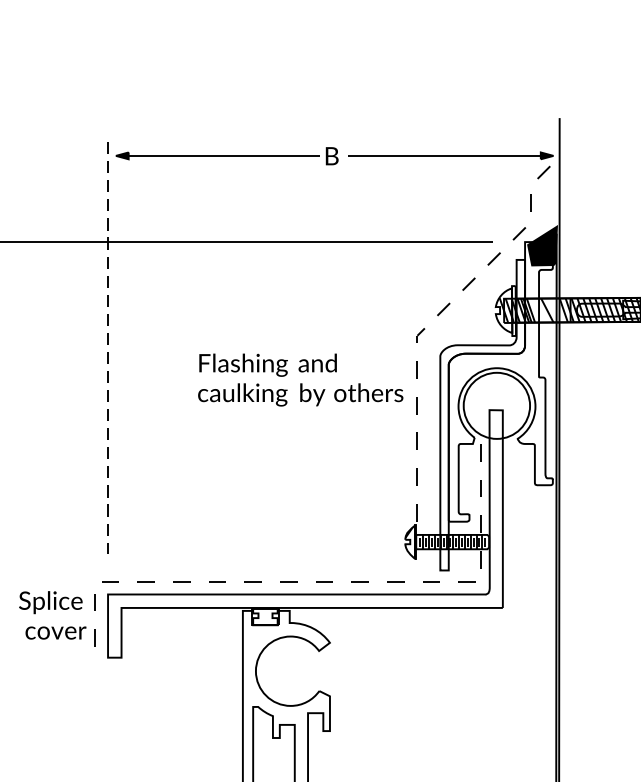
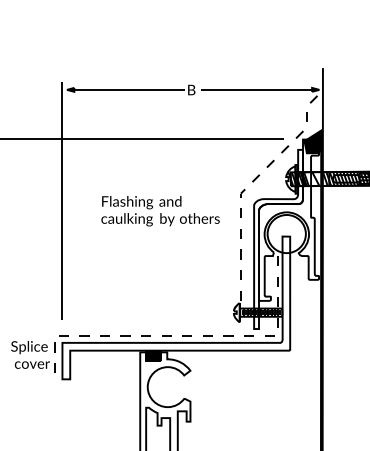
line: (108, 347) -> (62, 200), dashed -> solid
text: (300, 380) -> (160, 211), moved
fill: (264, 616) -> (152, 355), added

